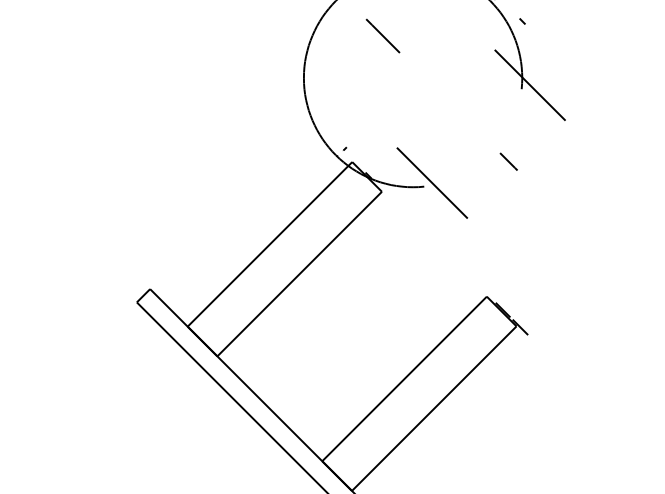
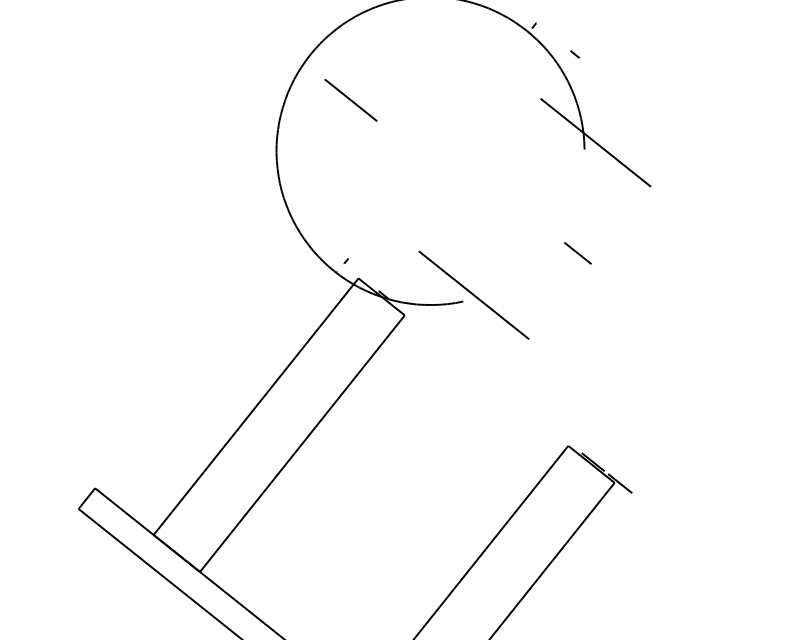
line: (382, 35) -> (350, 99), moved

